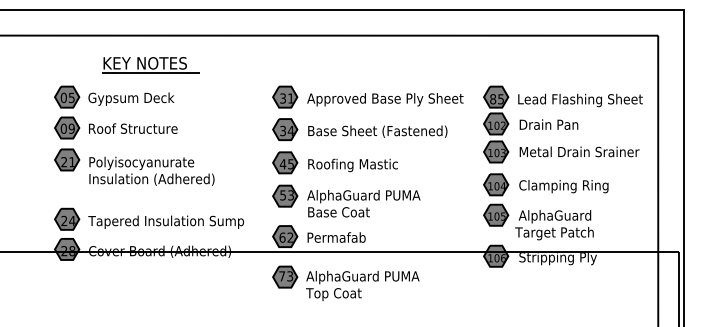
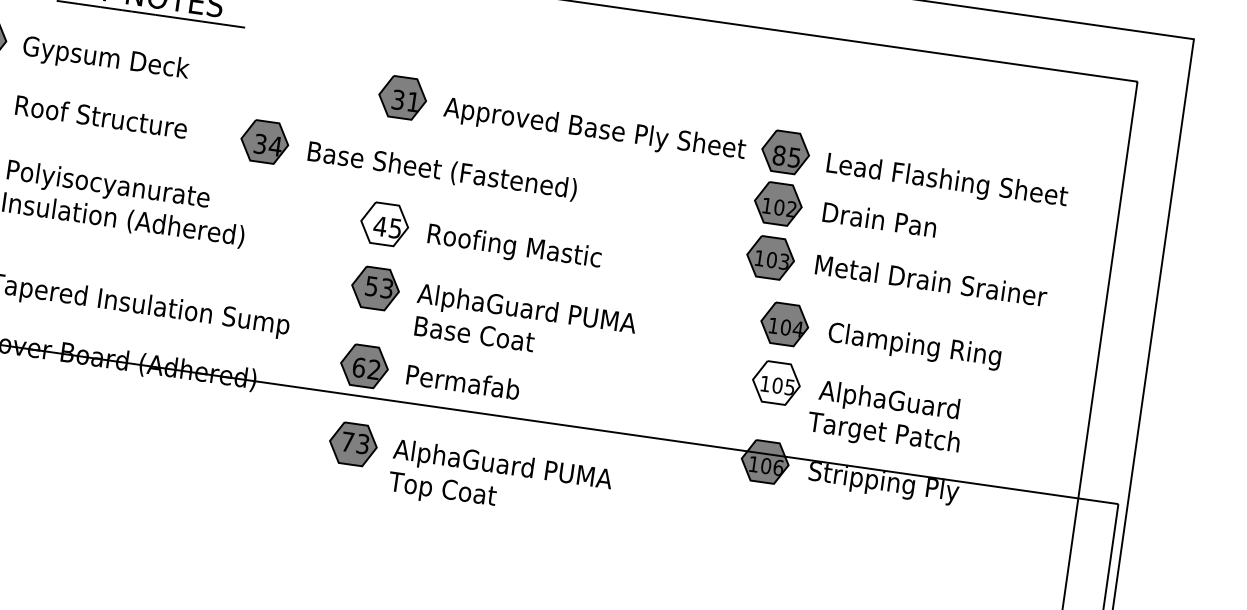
part: (562, 124) -> (905, 223), moved
part: (359, 129) -> (407, 162), moved
fill: (285, 162) -> (385, 223), removed
fill: (496, 214) -> (777, 381), removed

